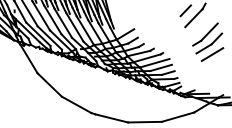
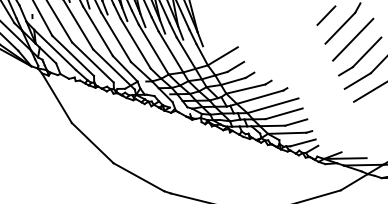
line: (201, 24) -> (353, 39), added

